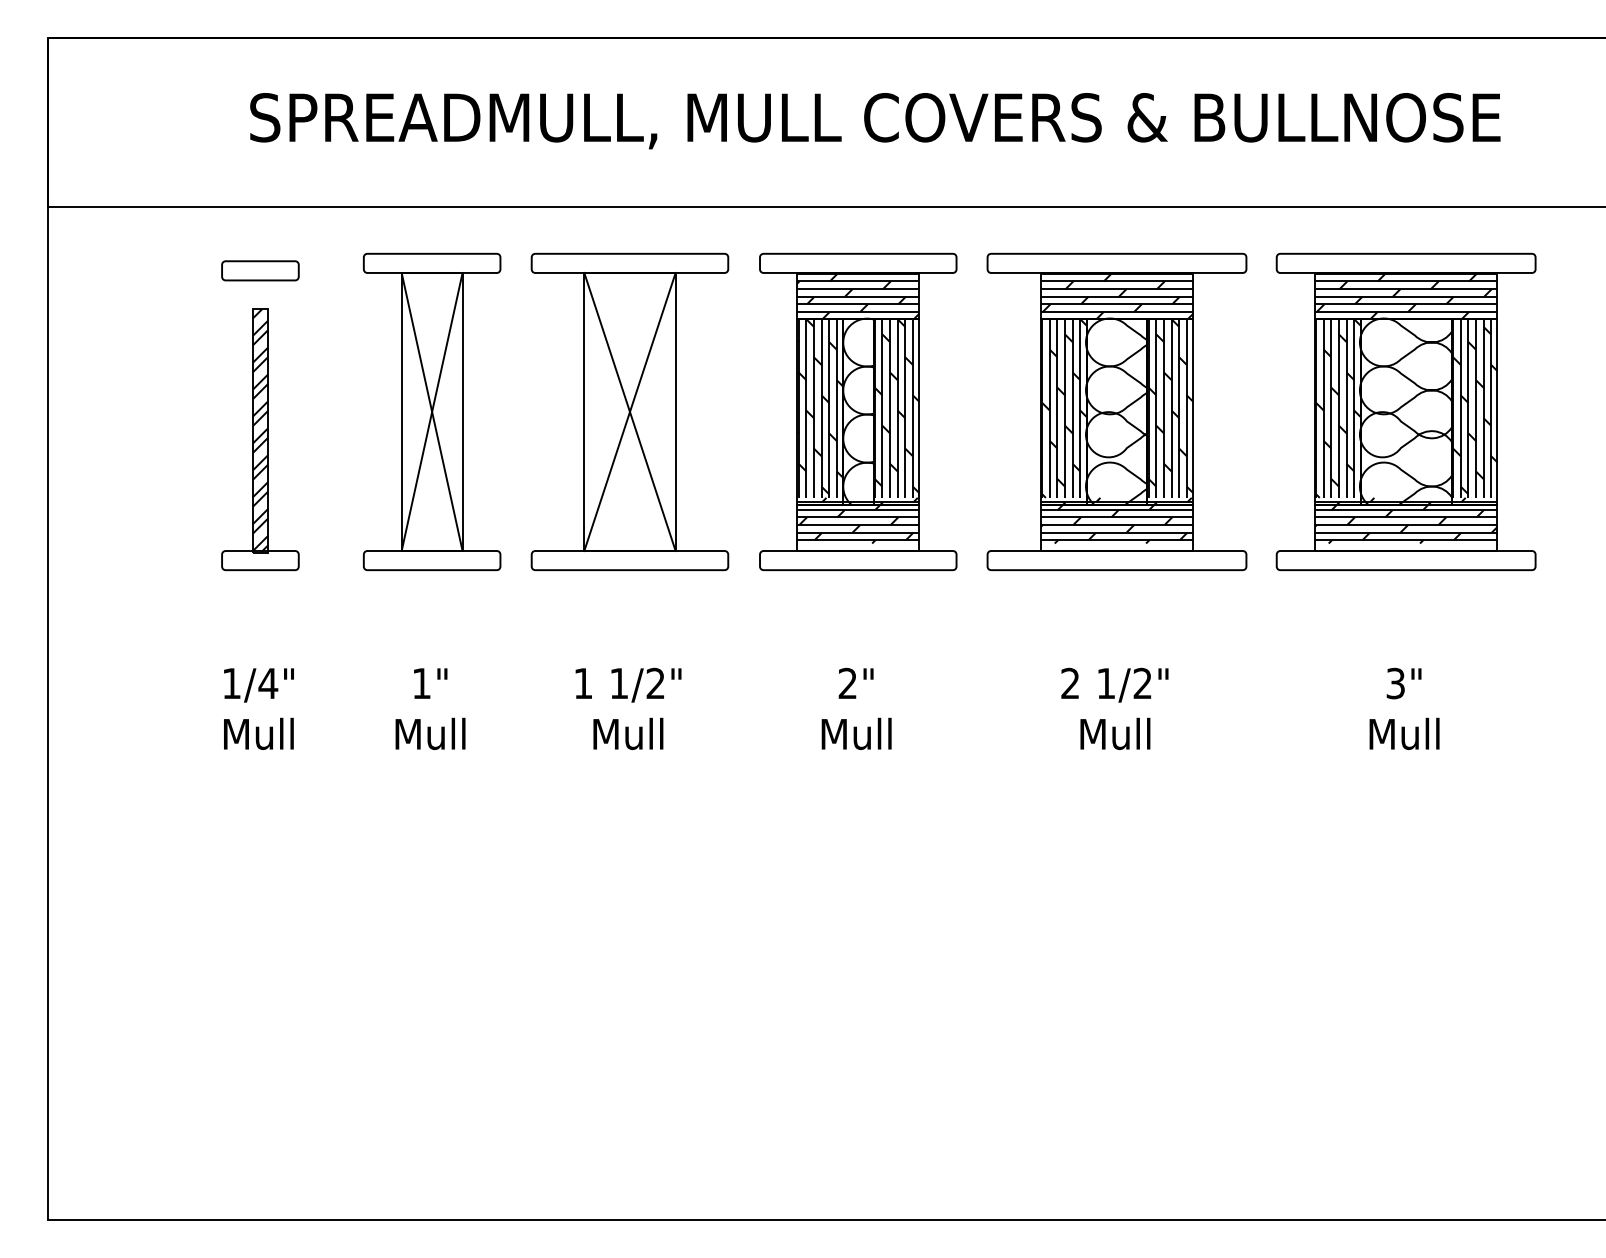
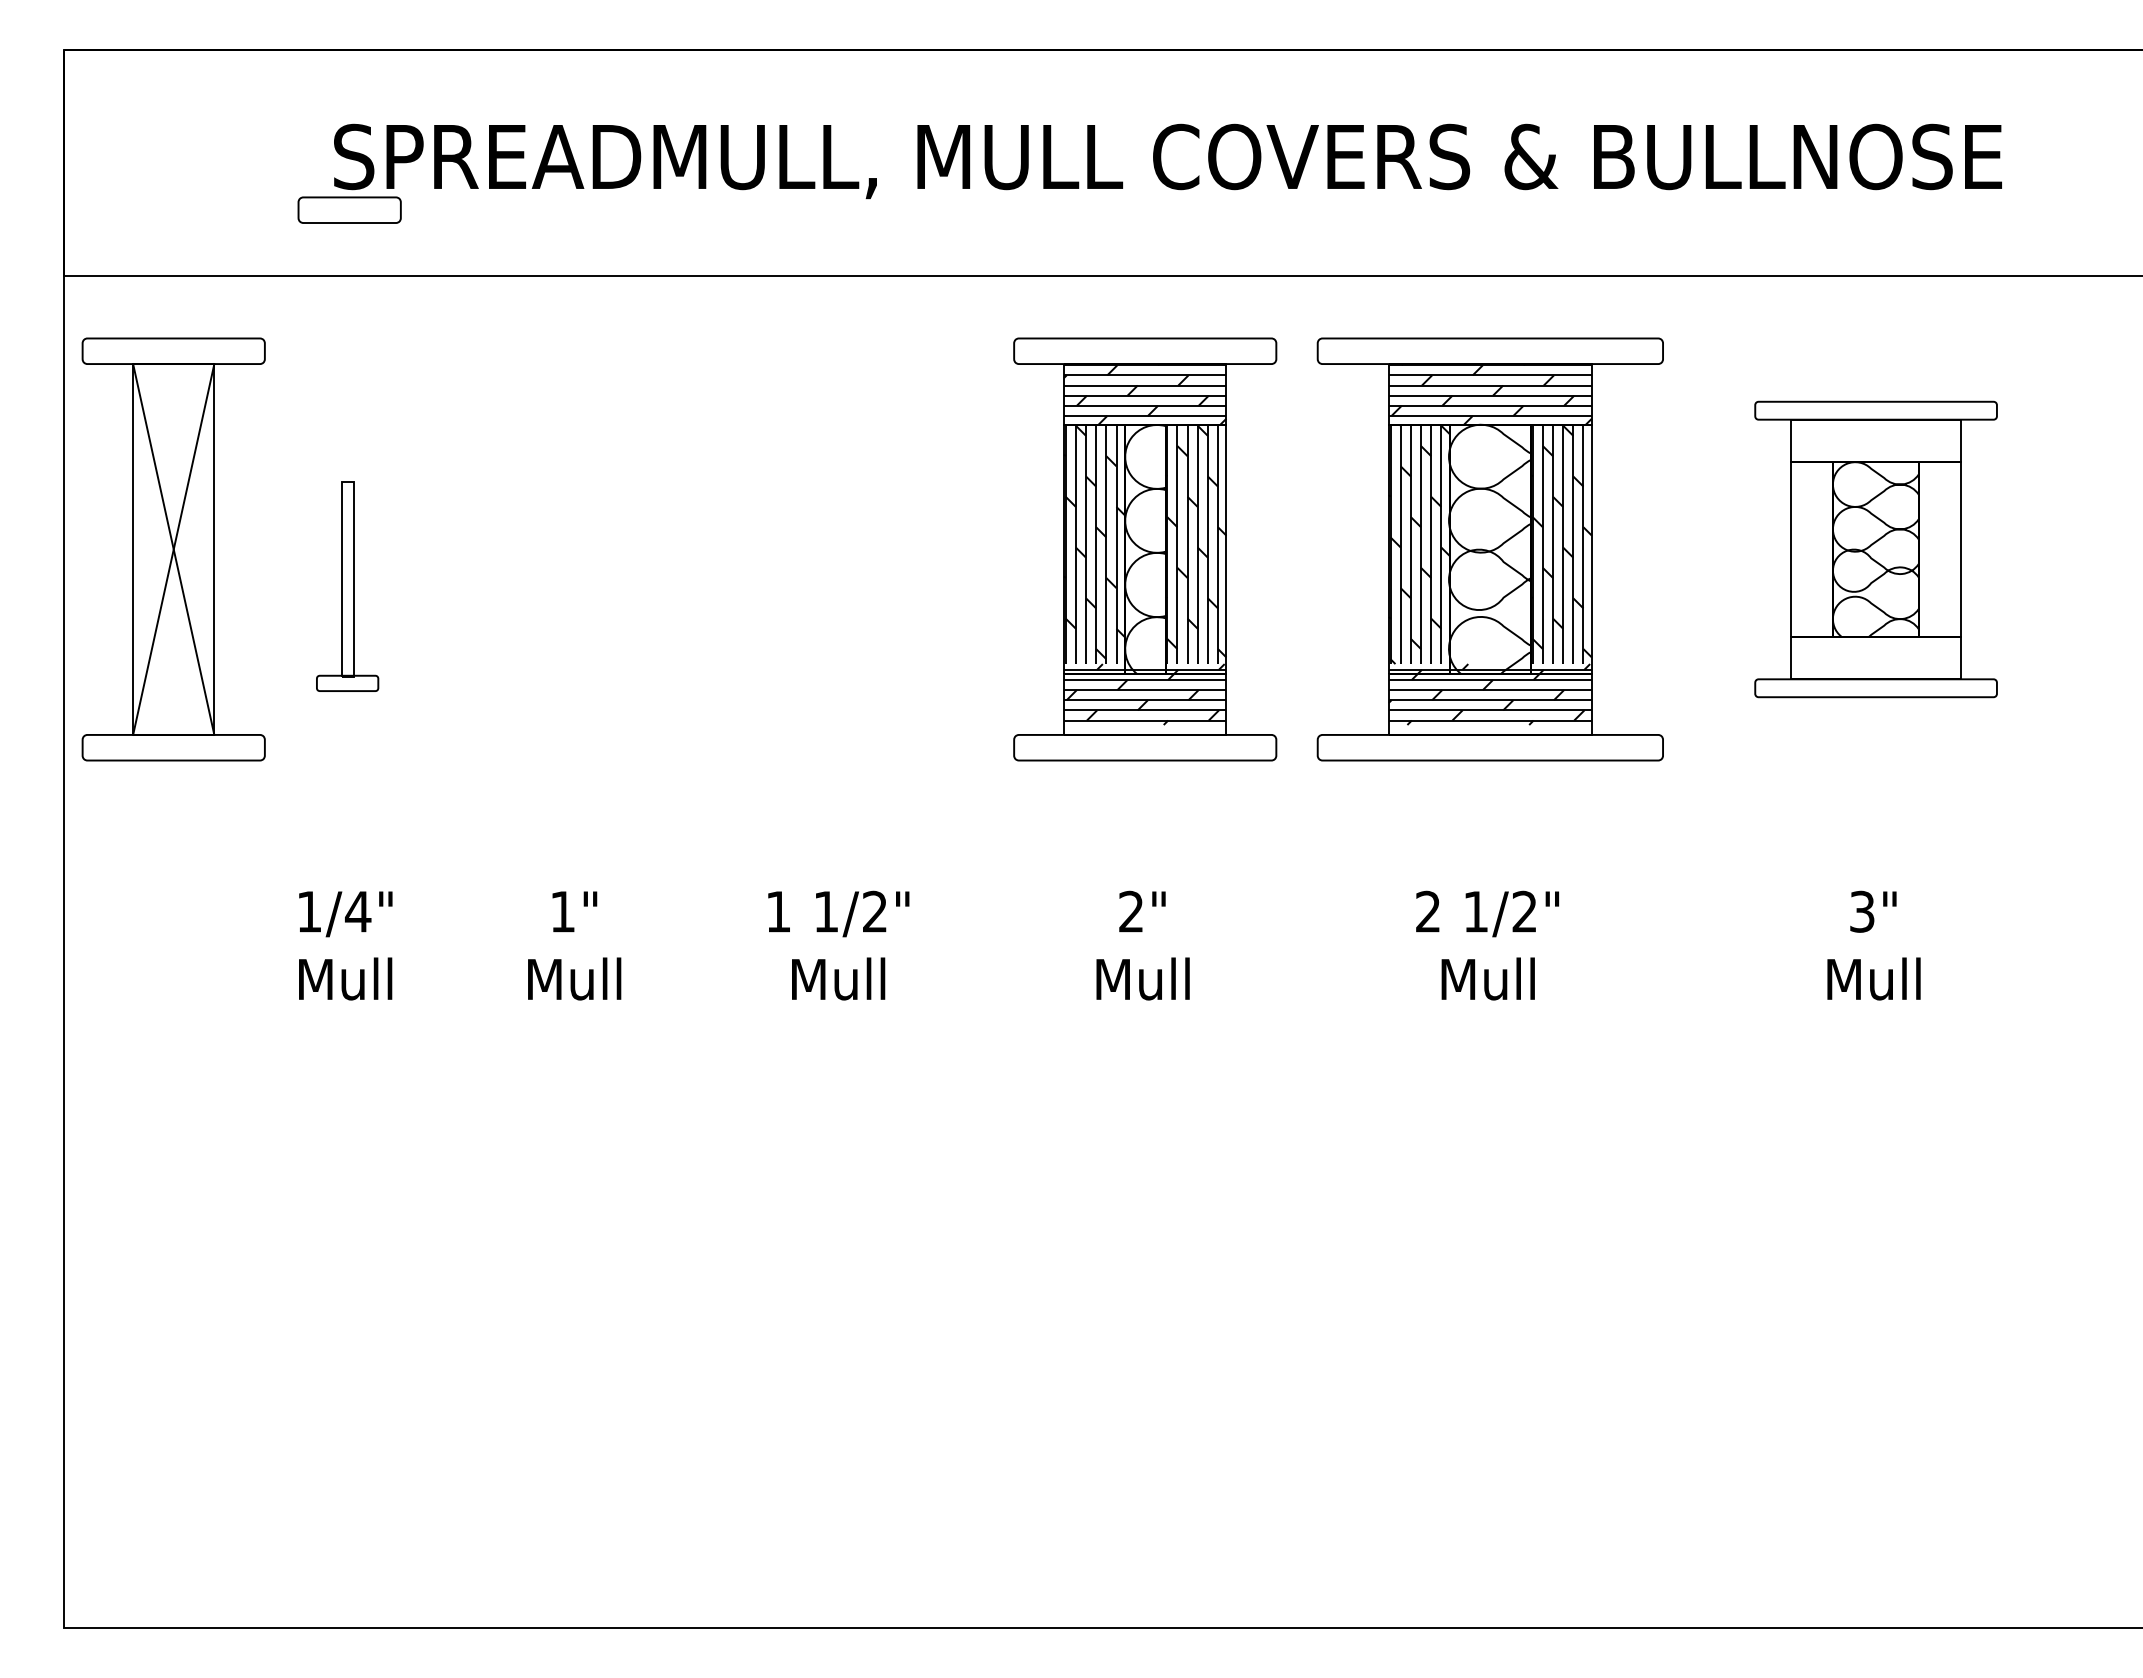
part: (260, 270) -> (349, 209), moved
part: (431, 411) -> (173, 549), moved
part: (629, 411) -> (840, 549), removed
part: (1405, 411) -> (1875, 549), size x0.7
part: (260, 439) -> (347, 586), size x0.6

